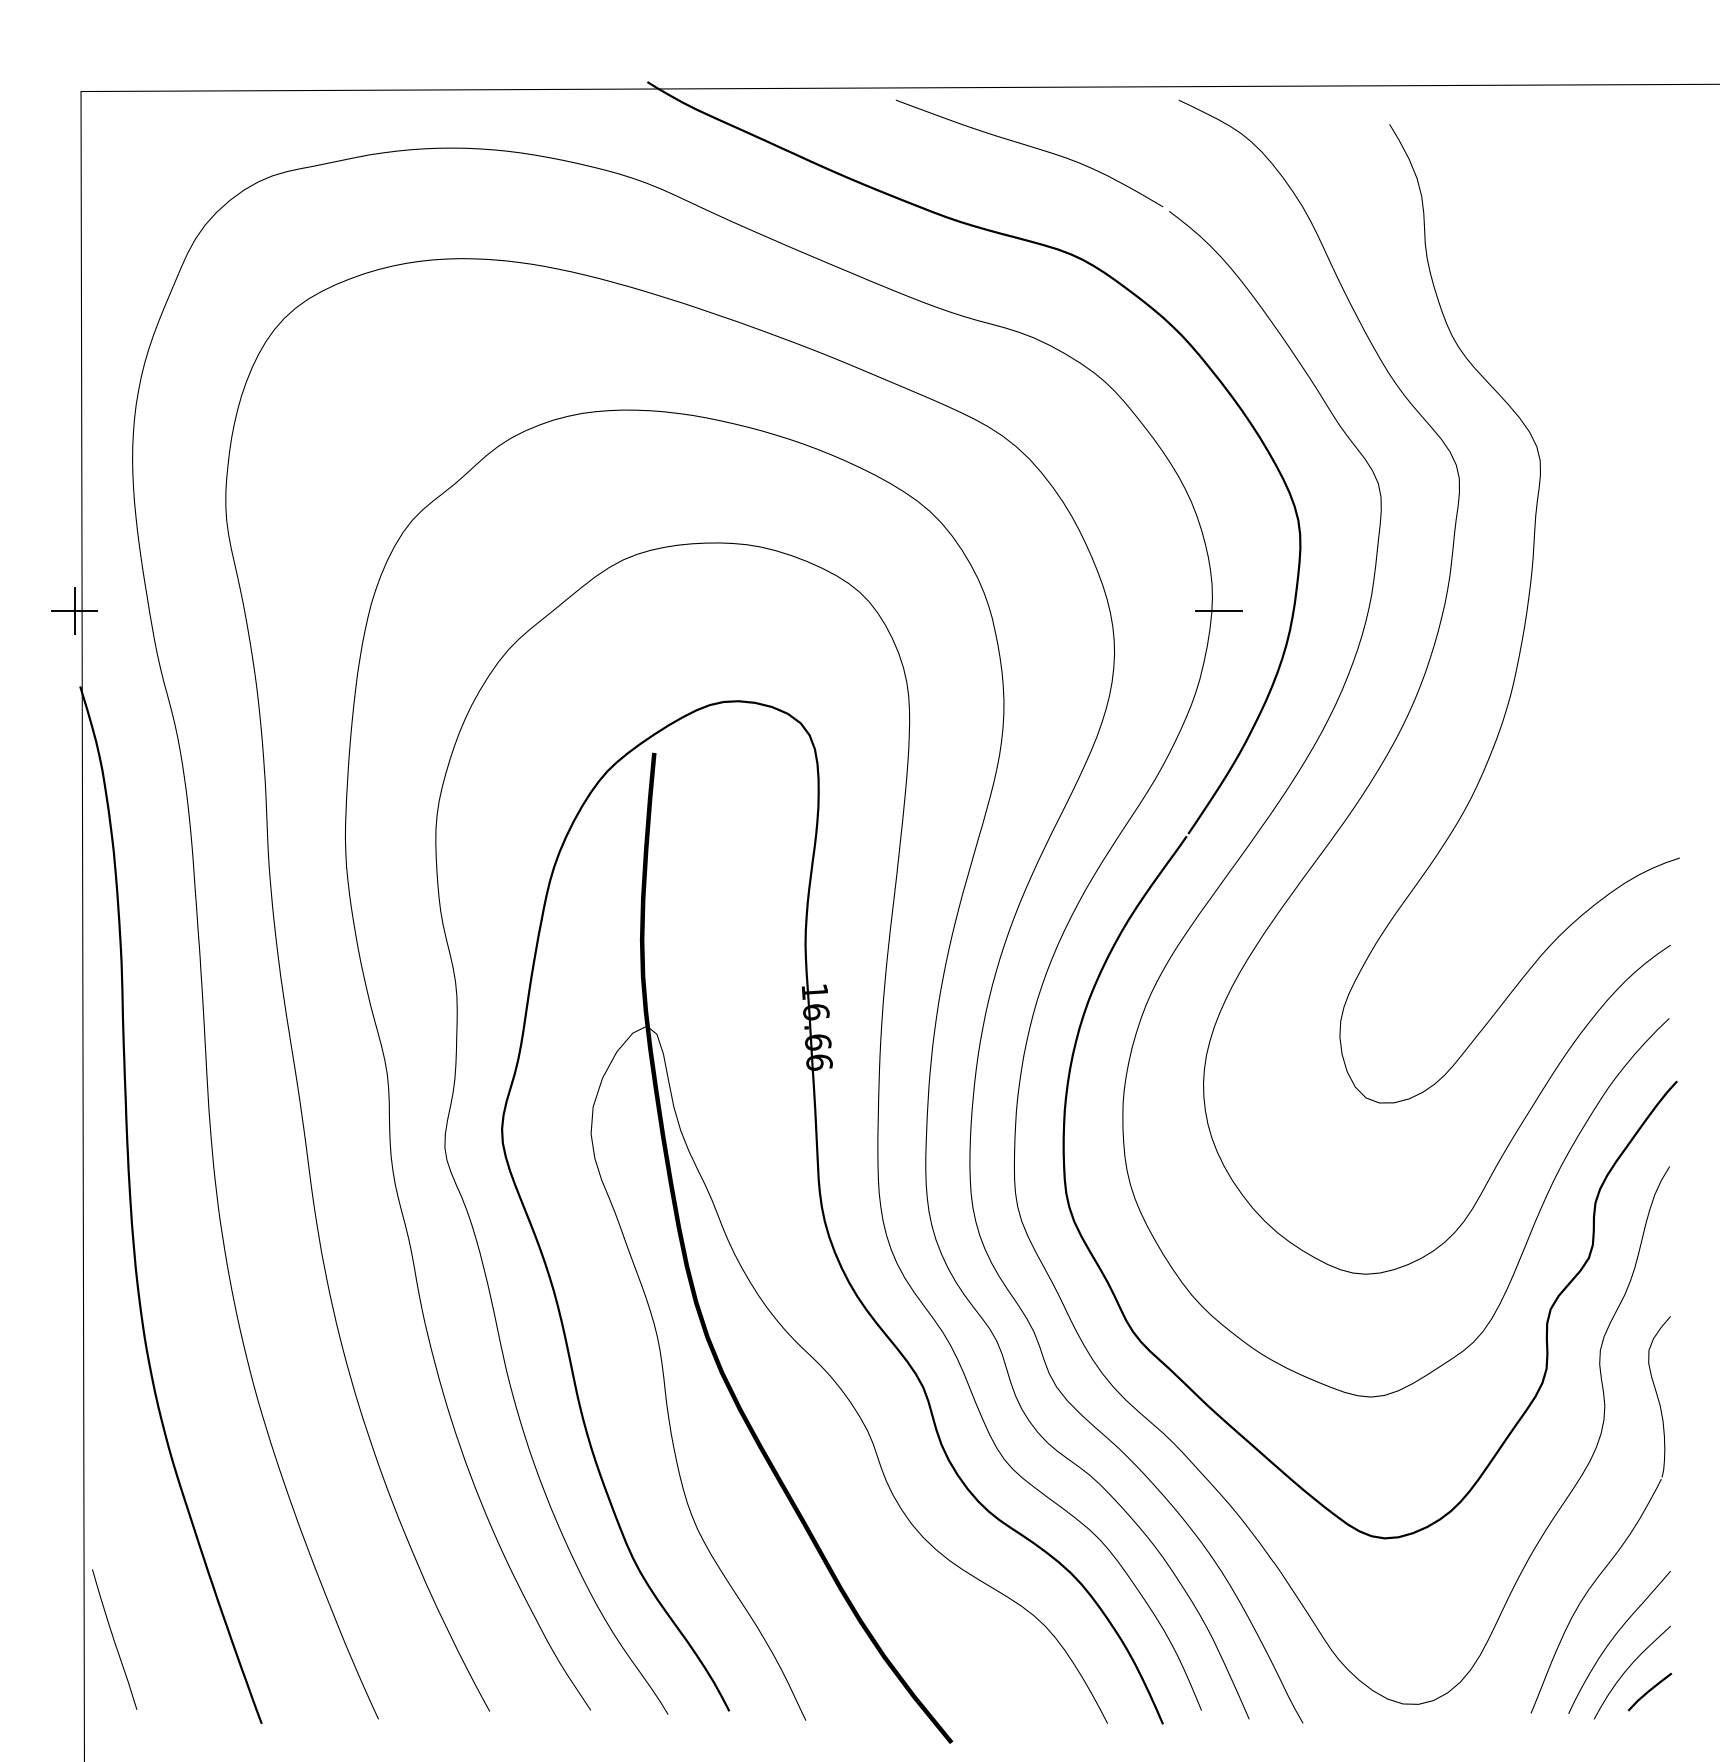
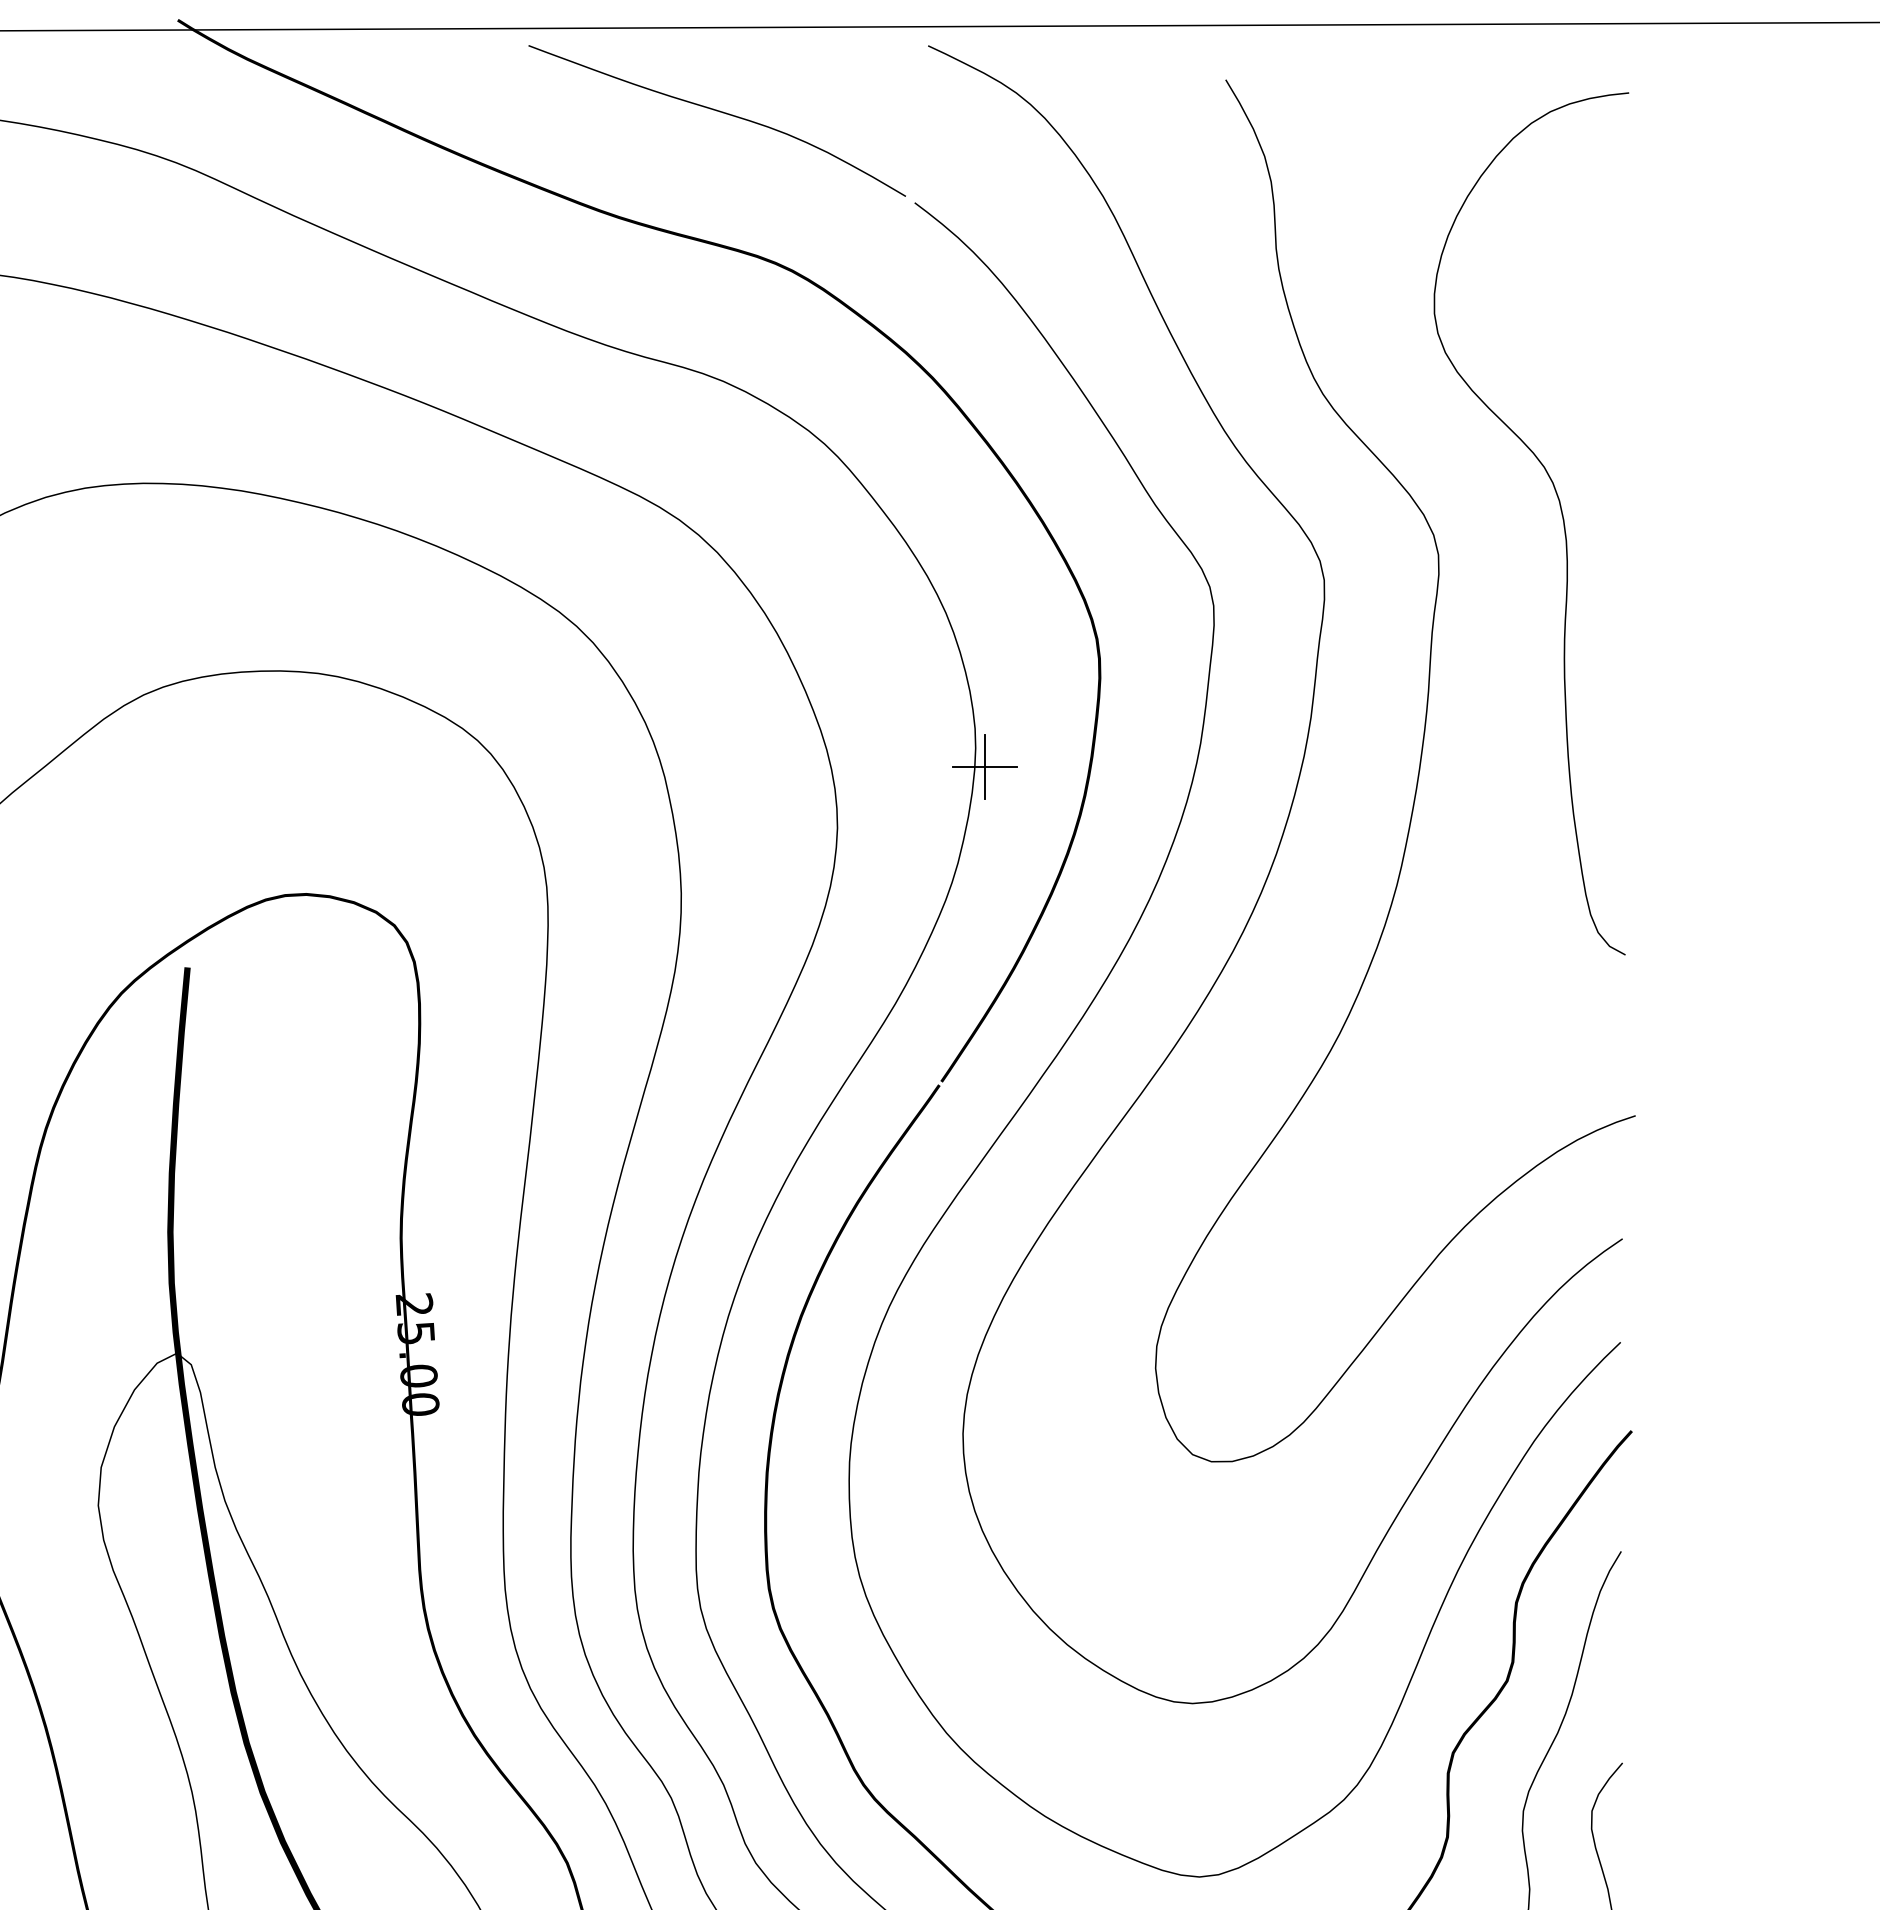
curve: (1627, 433) -> (1561, 516), added
line: (1219, 610) -> (985, 766), added
text: (816, 1026) -> (416, 1353), 16.66 -> 25.00

